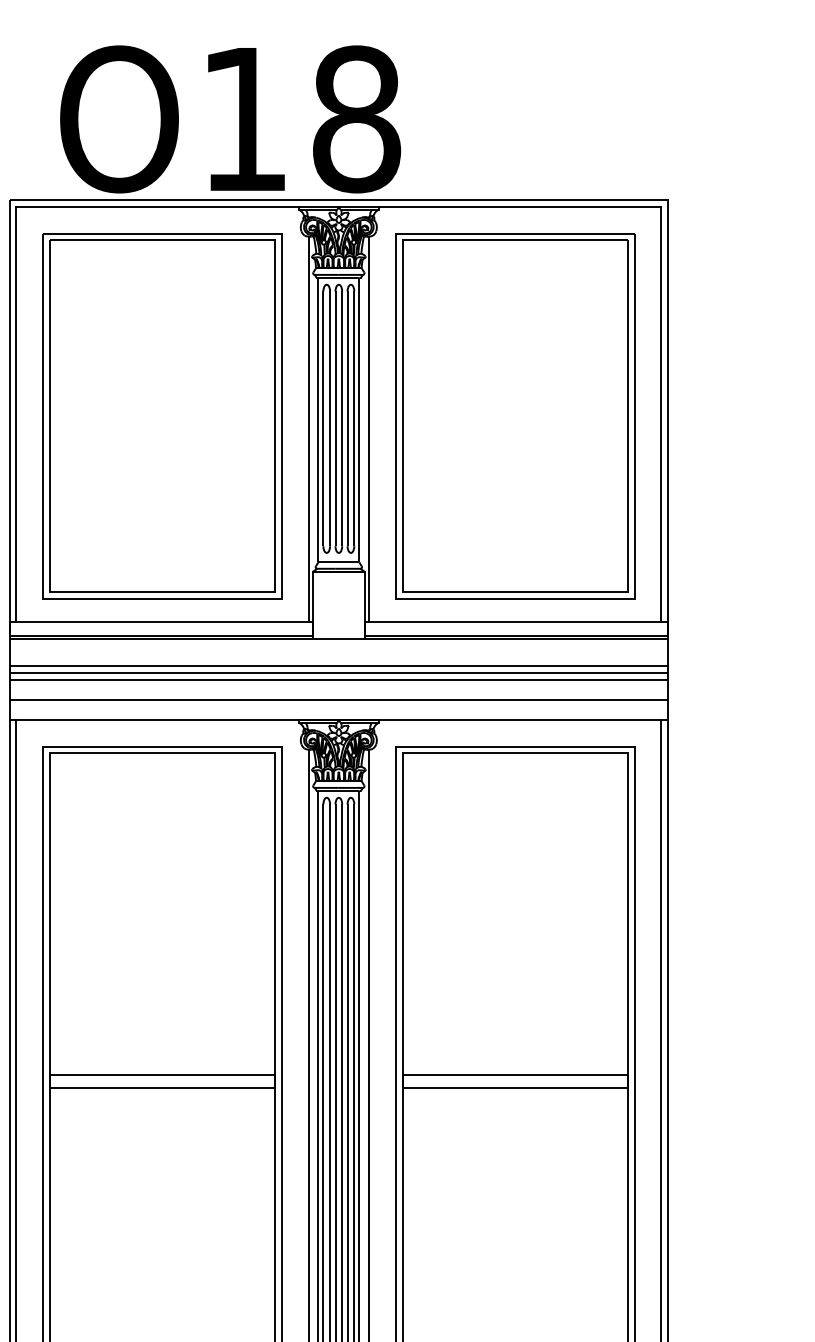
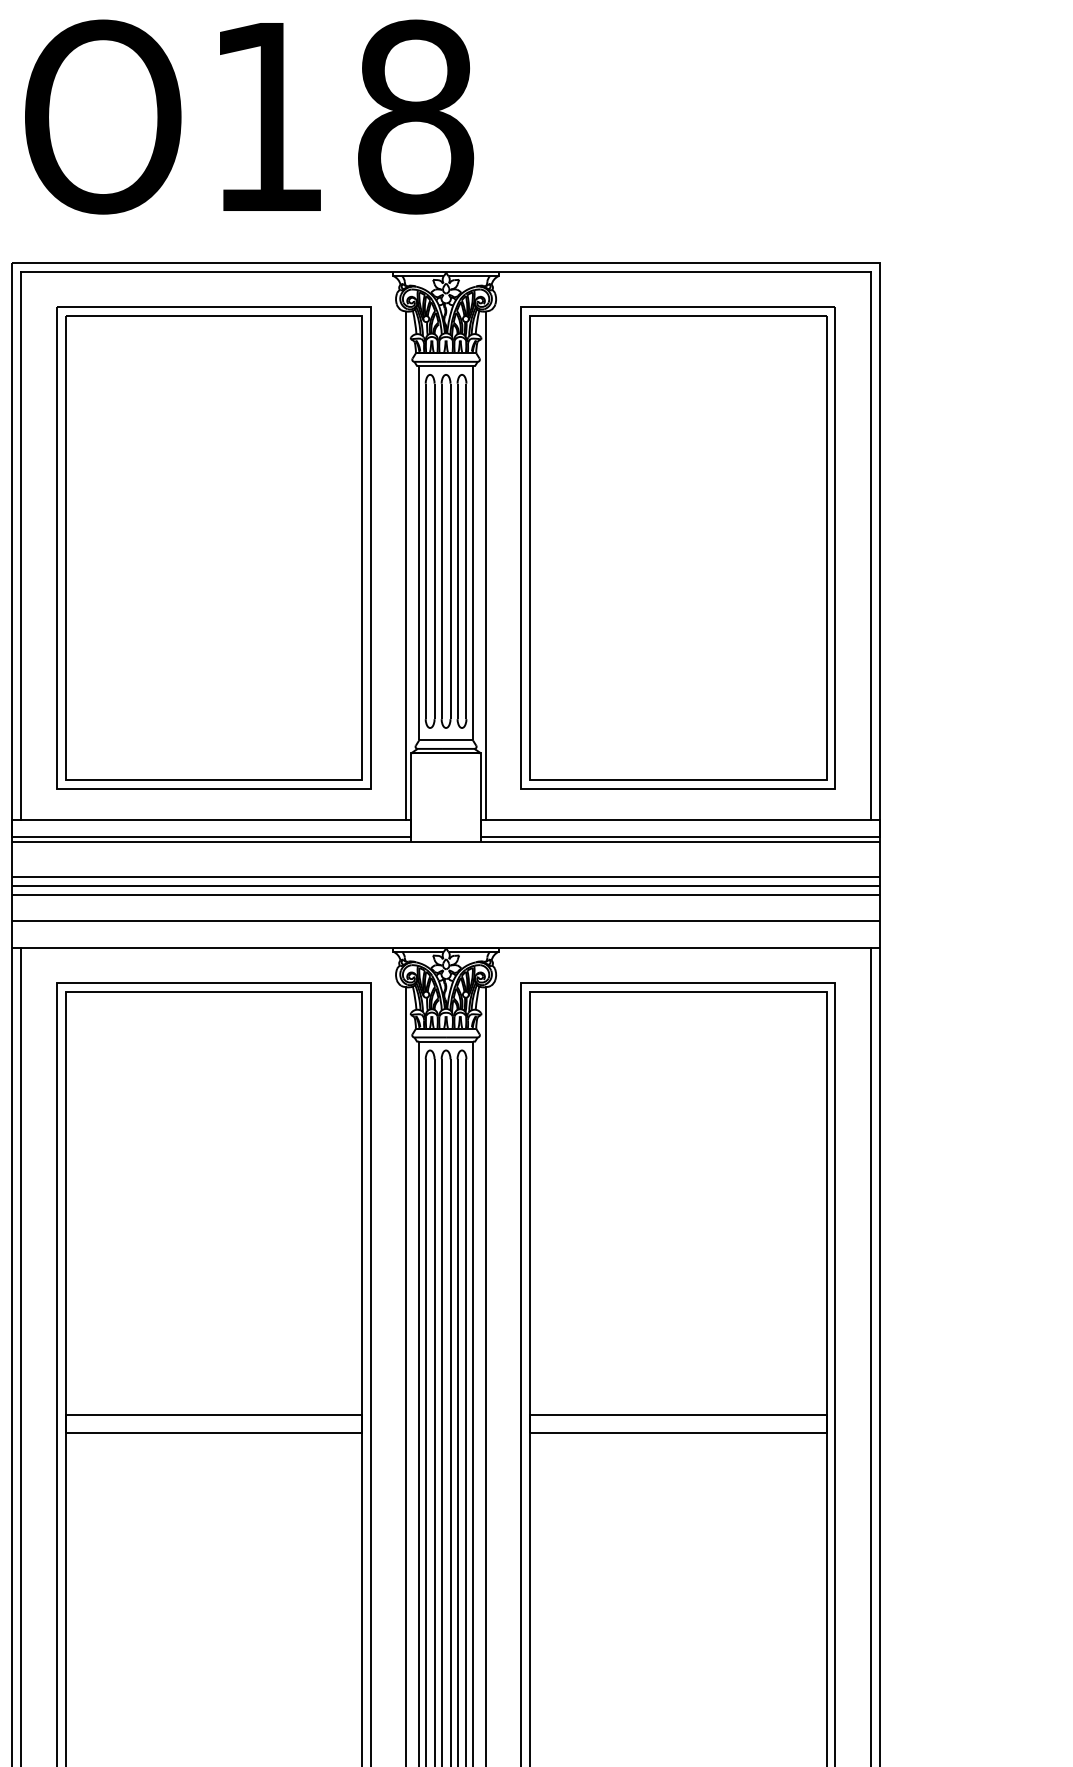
text: (230, 118) -> (249, 116), moved

